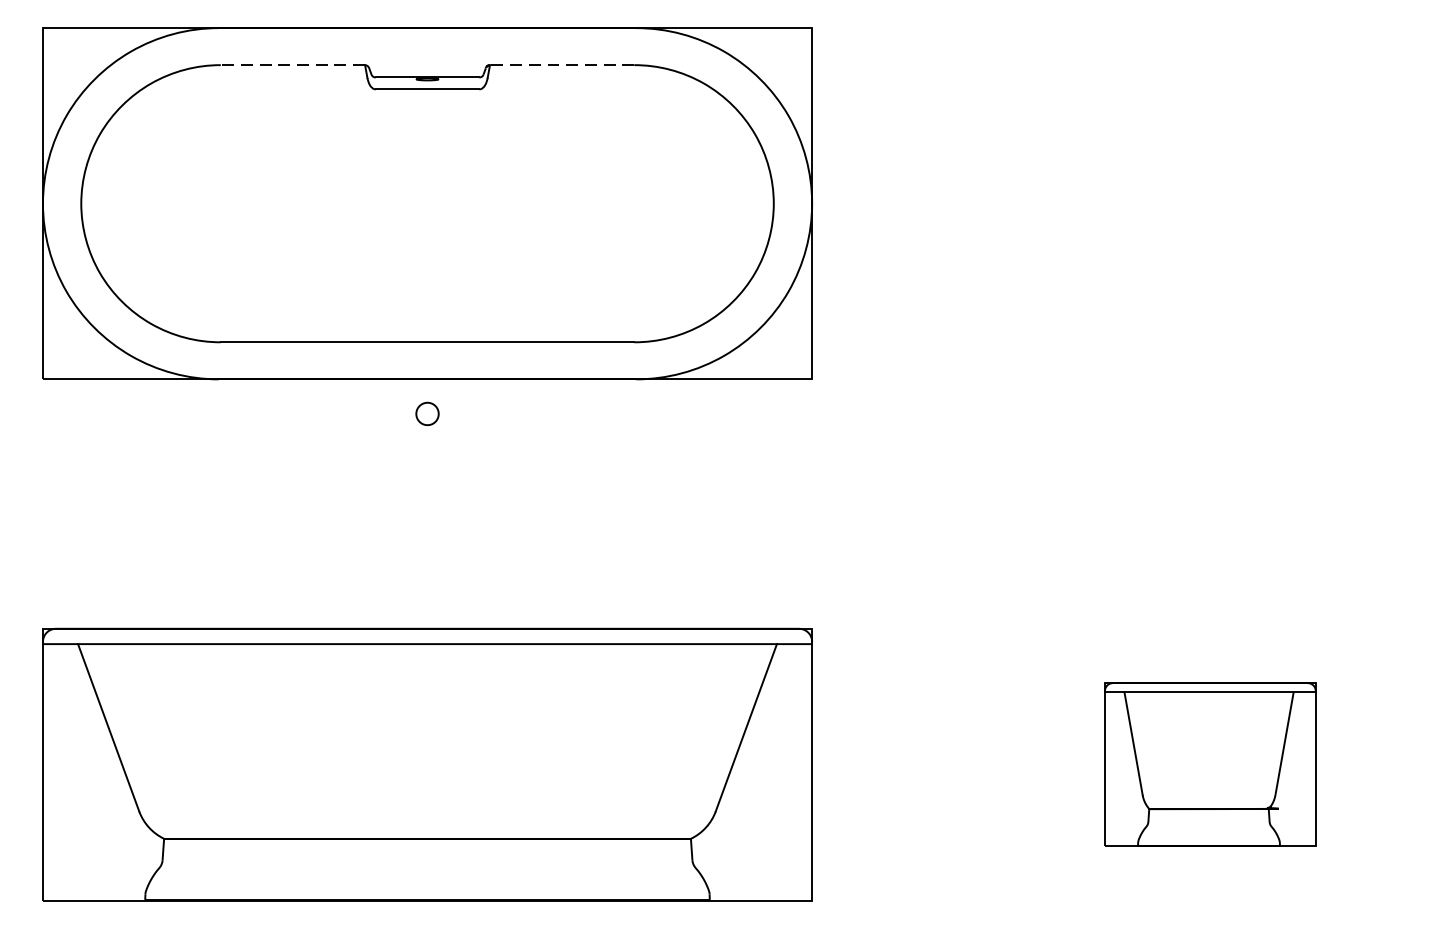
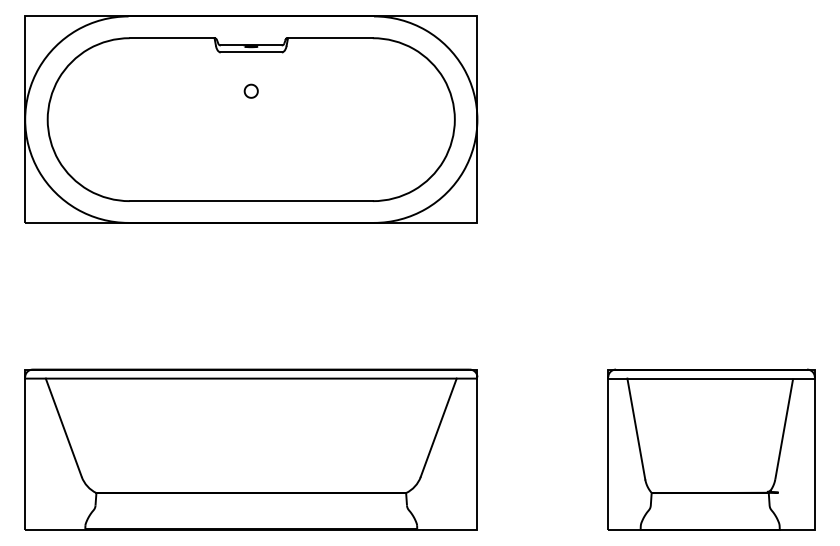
line: (291, 65) -> (171, 38), dashed -> solid
line: (560, 65) -> (329, 38), dashed -> solid
part: (426, 412) -> (250, 90), moved
part: (1210, 764) -> (711, 449), size x1.67

